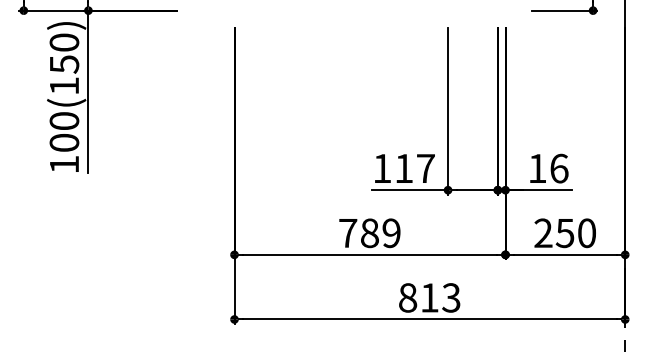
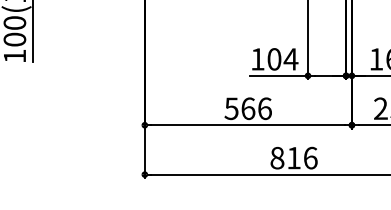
text: (415, 168) -> (283, 59), 117 -> 104
text: (369, 233) -> (248, 108), 789 -> 566
text: (451, 297) -> (310, 157), 813 -> 816

